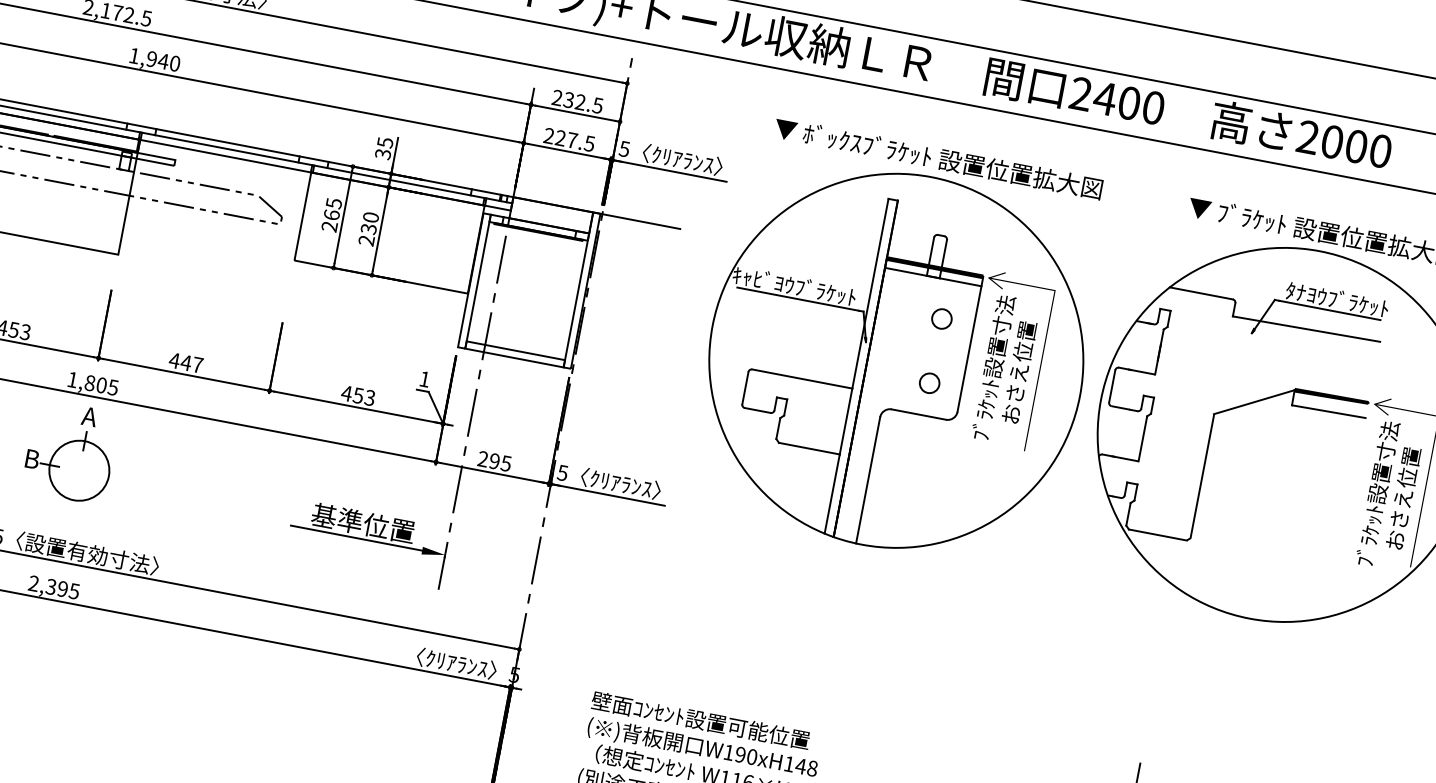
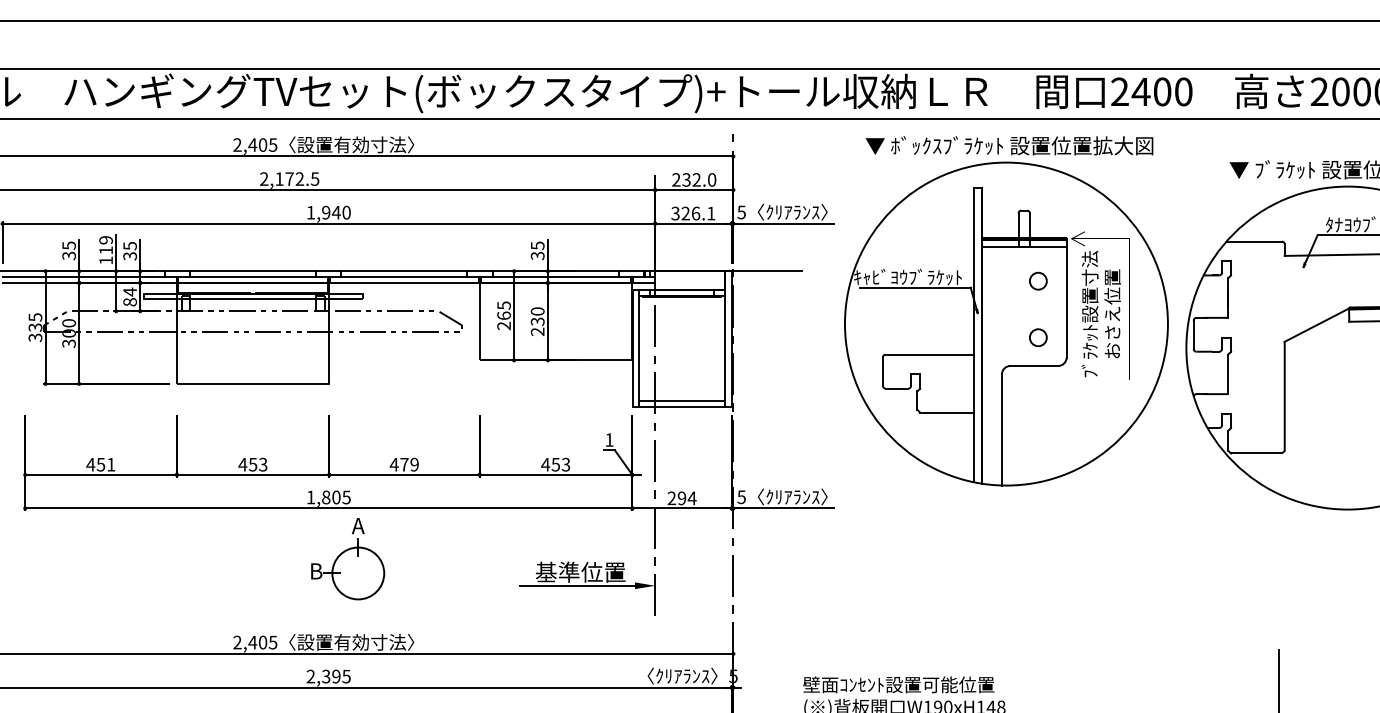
text: (597, 105) -> (711, 179), 232.5 -> 232.0
text: (569, 139) -> (693, 213), 227.5 -> 326.1
part: (899, 346) -> (1006, 311), moved
text: (190, 363) -> (408, 464), 447 -> 479
part: (71, 452) -> (348, 559), moved
text: (505, 463) -> (691, 498), 295 -> 294

